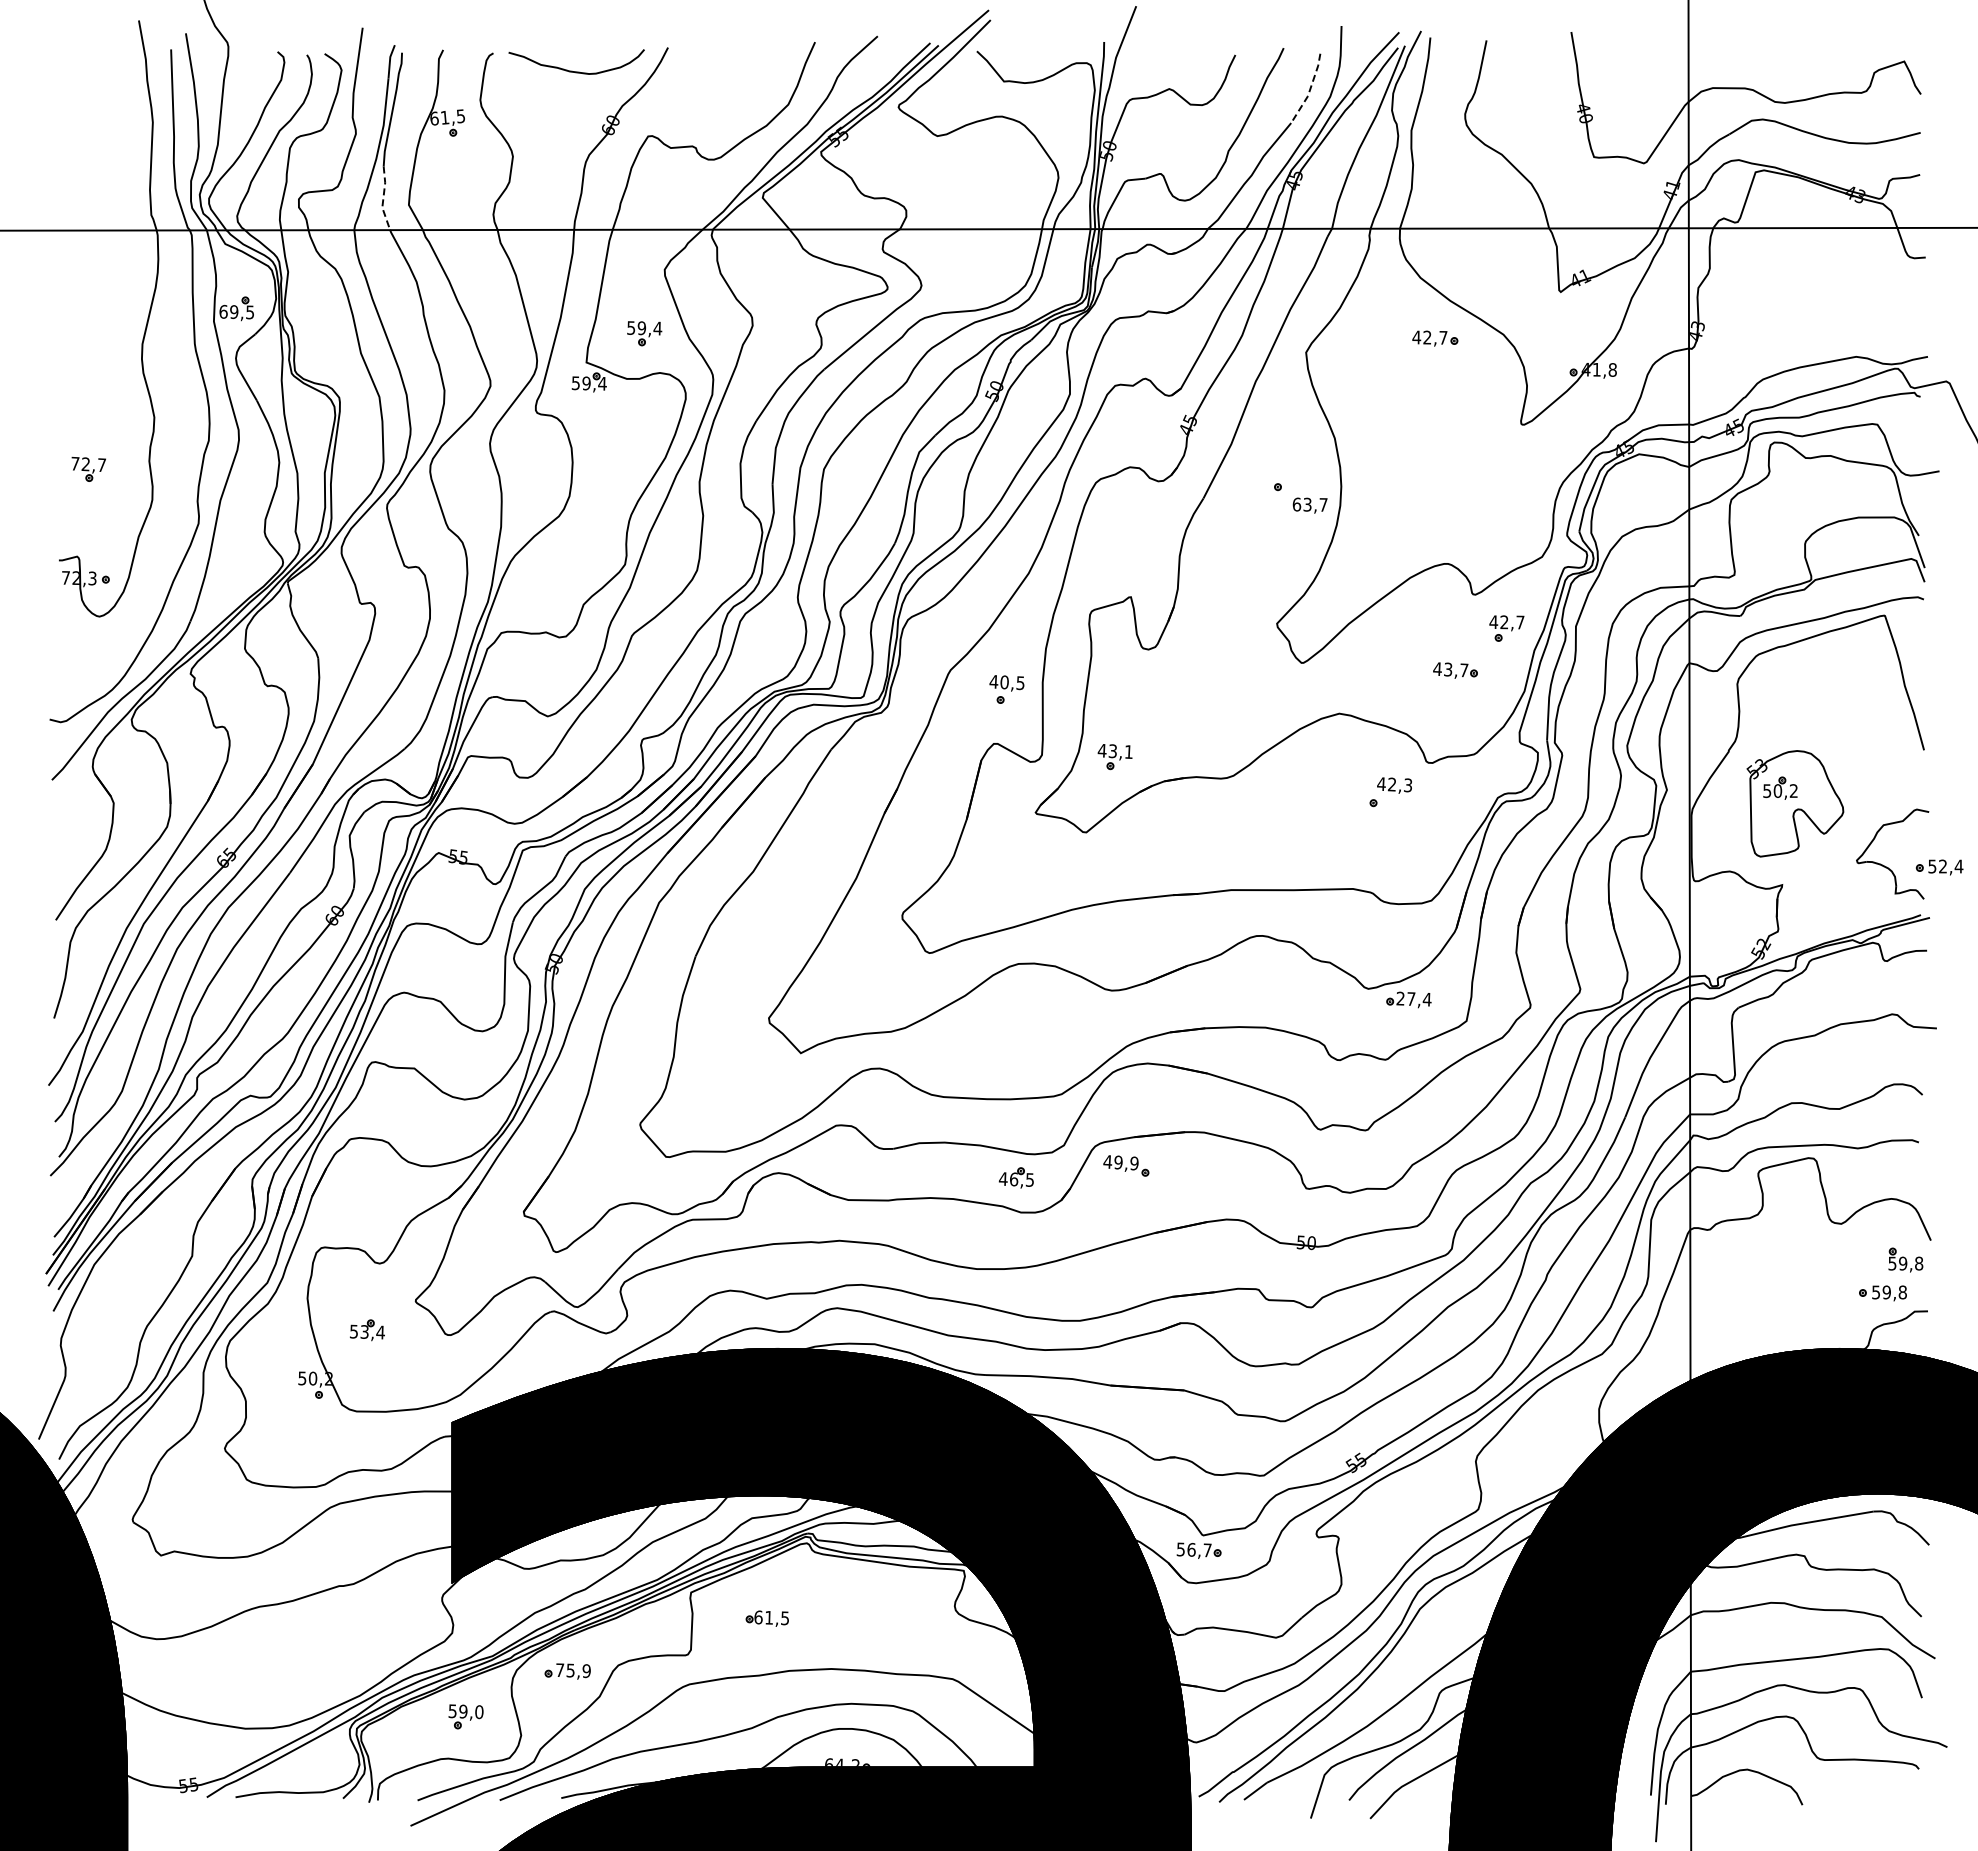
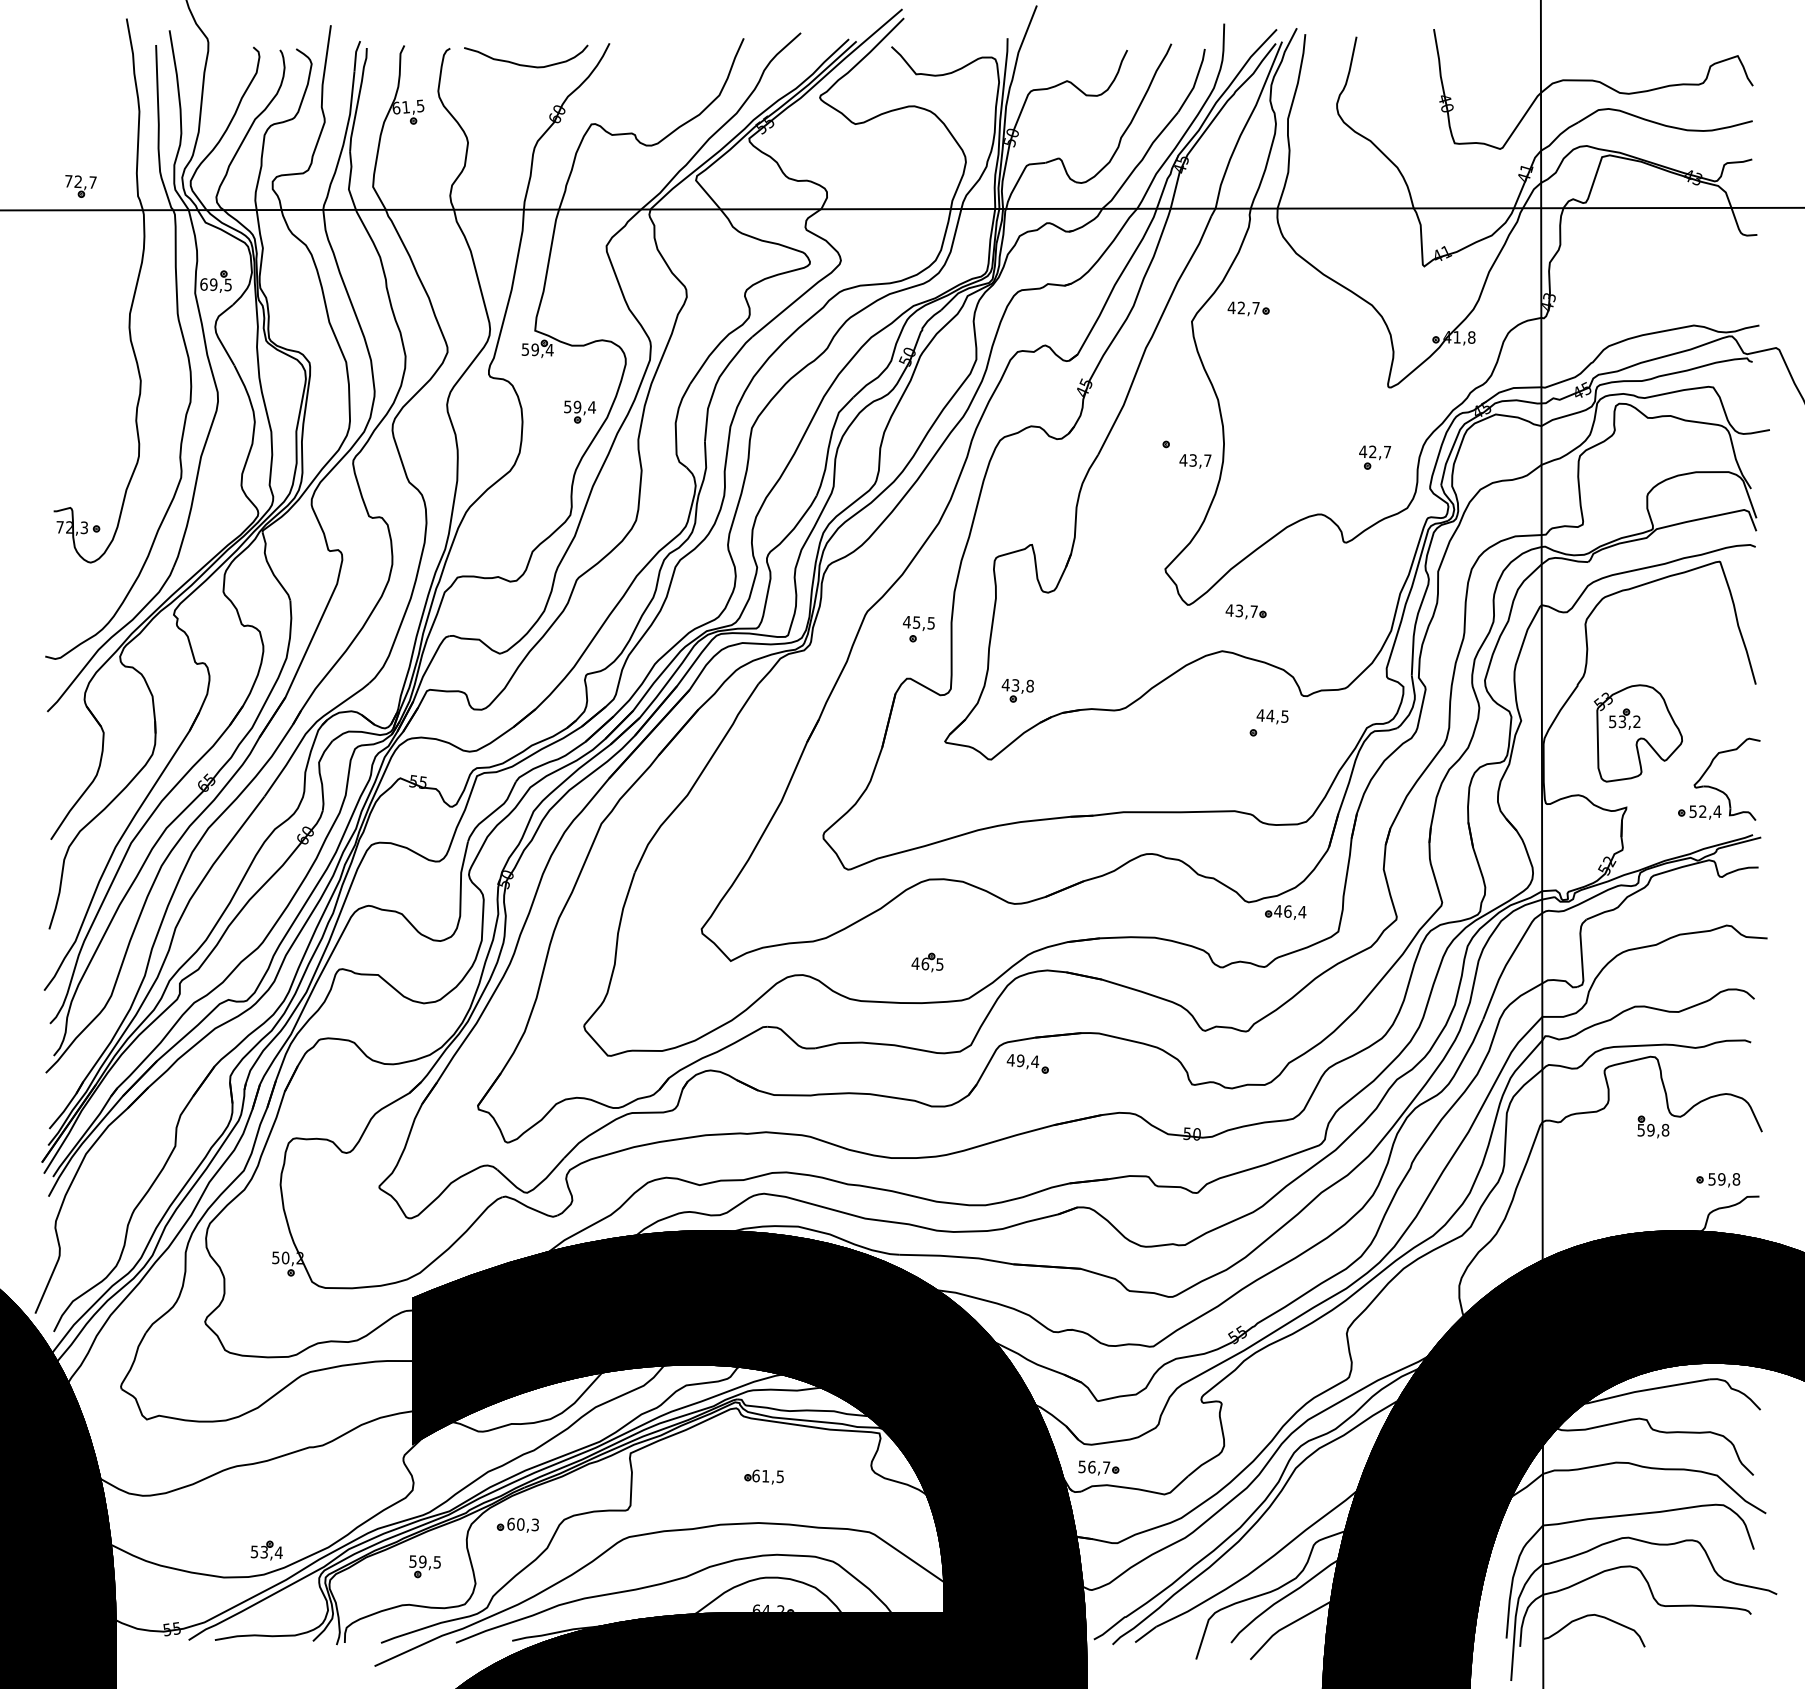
line: (1309, 90) -> (1194, 82), dashed -> solid
line: (383, 198) -> (349, 181), dashed -> solid
part: (644, 333) -> (579, 411), moved
part: (1435, 338) -> (1248, 308), moved
part: (88, 468) -> (80, 185), moved
text: (1296, 504) -> (1183, 460), 63,7 -> 43,7
part: (1506, 628) -> (1374, 457), moved
part: (1455, 670) -> (1246, 611), moved
text: (1004, 682) -> (916, 622), 40,5 -> 45,5
text: (1128, 751) -> (1029, 685), 43,1 -> 43,8
text: (1399, 784) -> (1277, 715), 42,3 -> 44,5
text: (1777, 790) -> (1622, 721), 50,2 -> 53,2
part: (1939, 867) -> (1699, 812), moved
text: (1405, 998) -> (1282, 911), 27,4 -> 46,4
text: (1133, 1163) -> (1034, 1061), 49,9 -> 49,4
part: (1015, 1177) -> (926, 962), moved
part: (1905, 1259) -> (1653, 1126), moved
part: (367, 1330) -> (266, 1550), moved
part: (1198, 1550) -> (1098, 1467), moved
part: (766, 1618) -> (763, 1476), moved
text: (573, 1670) -> (523, 1524), 75,9 -> 60,3
text: (479, 1711) -> (437, 1561), 59,0 -> 59,5

